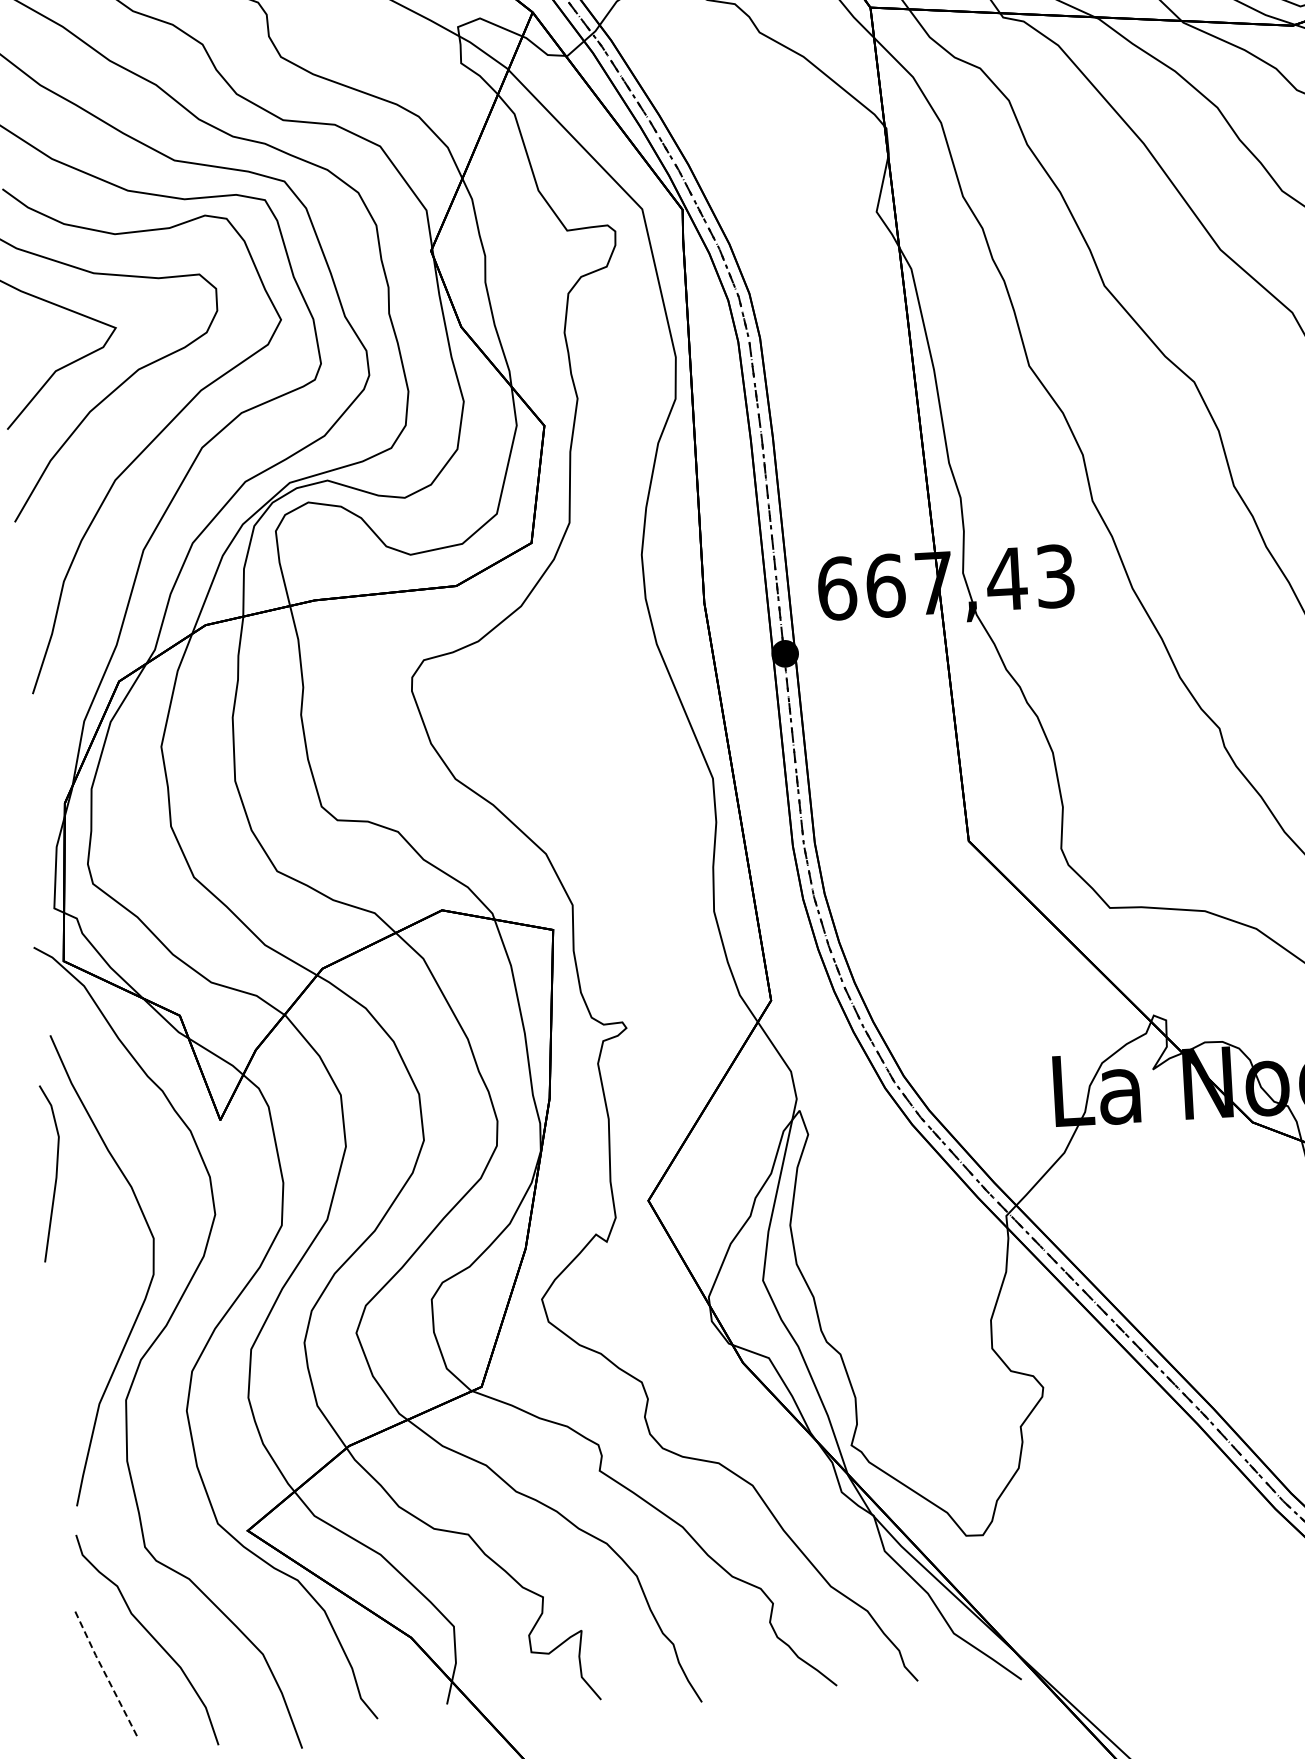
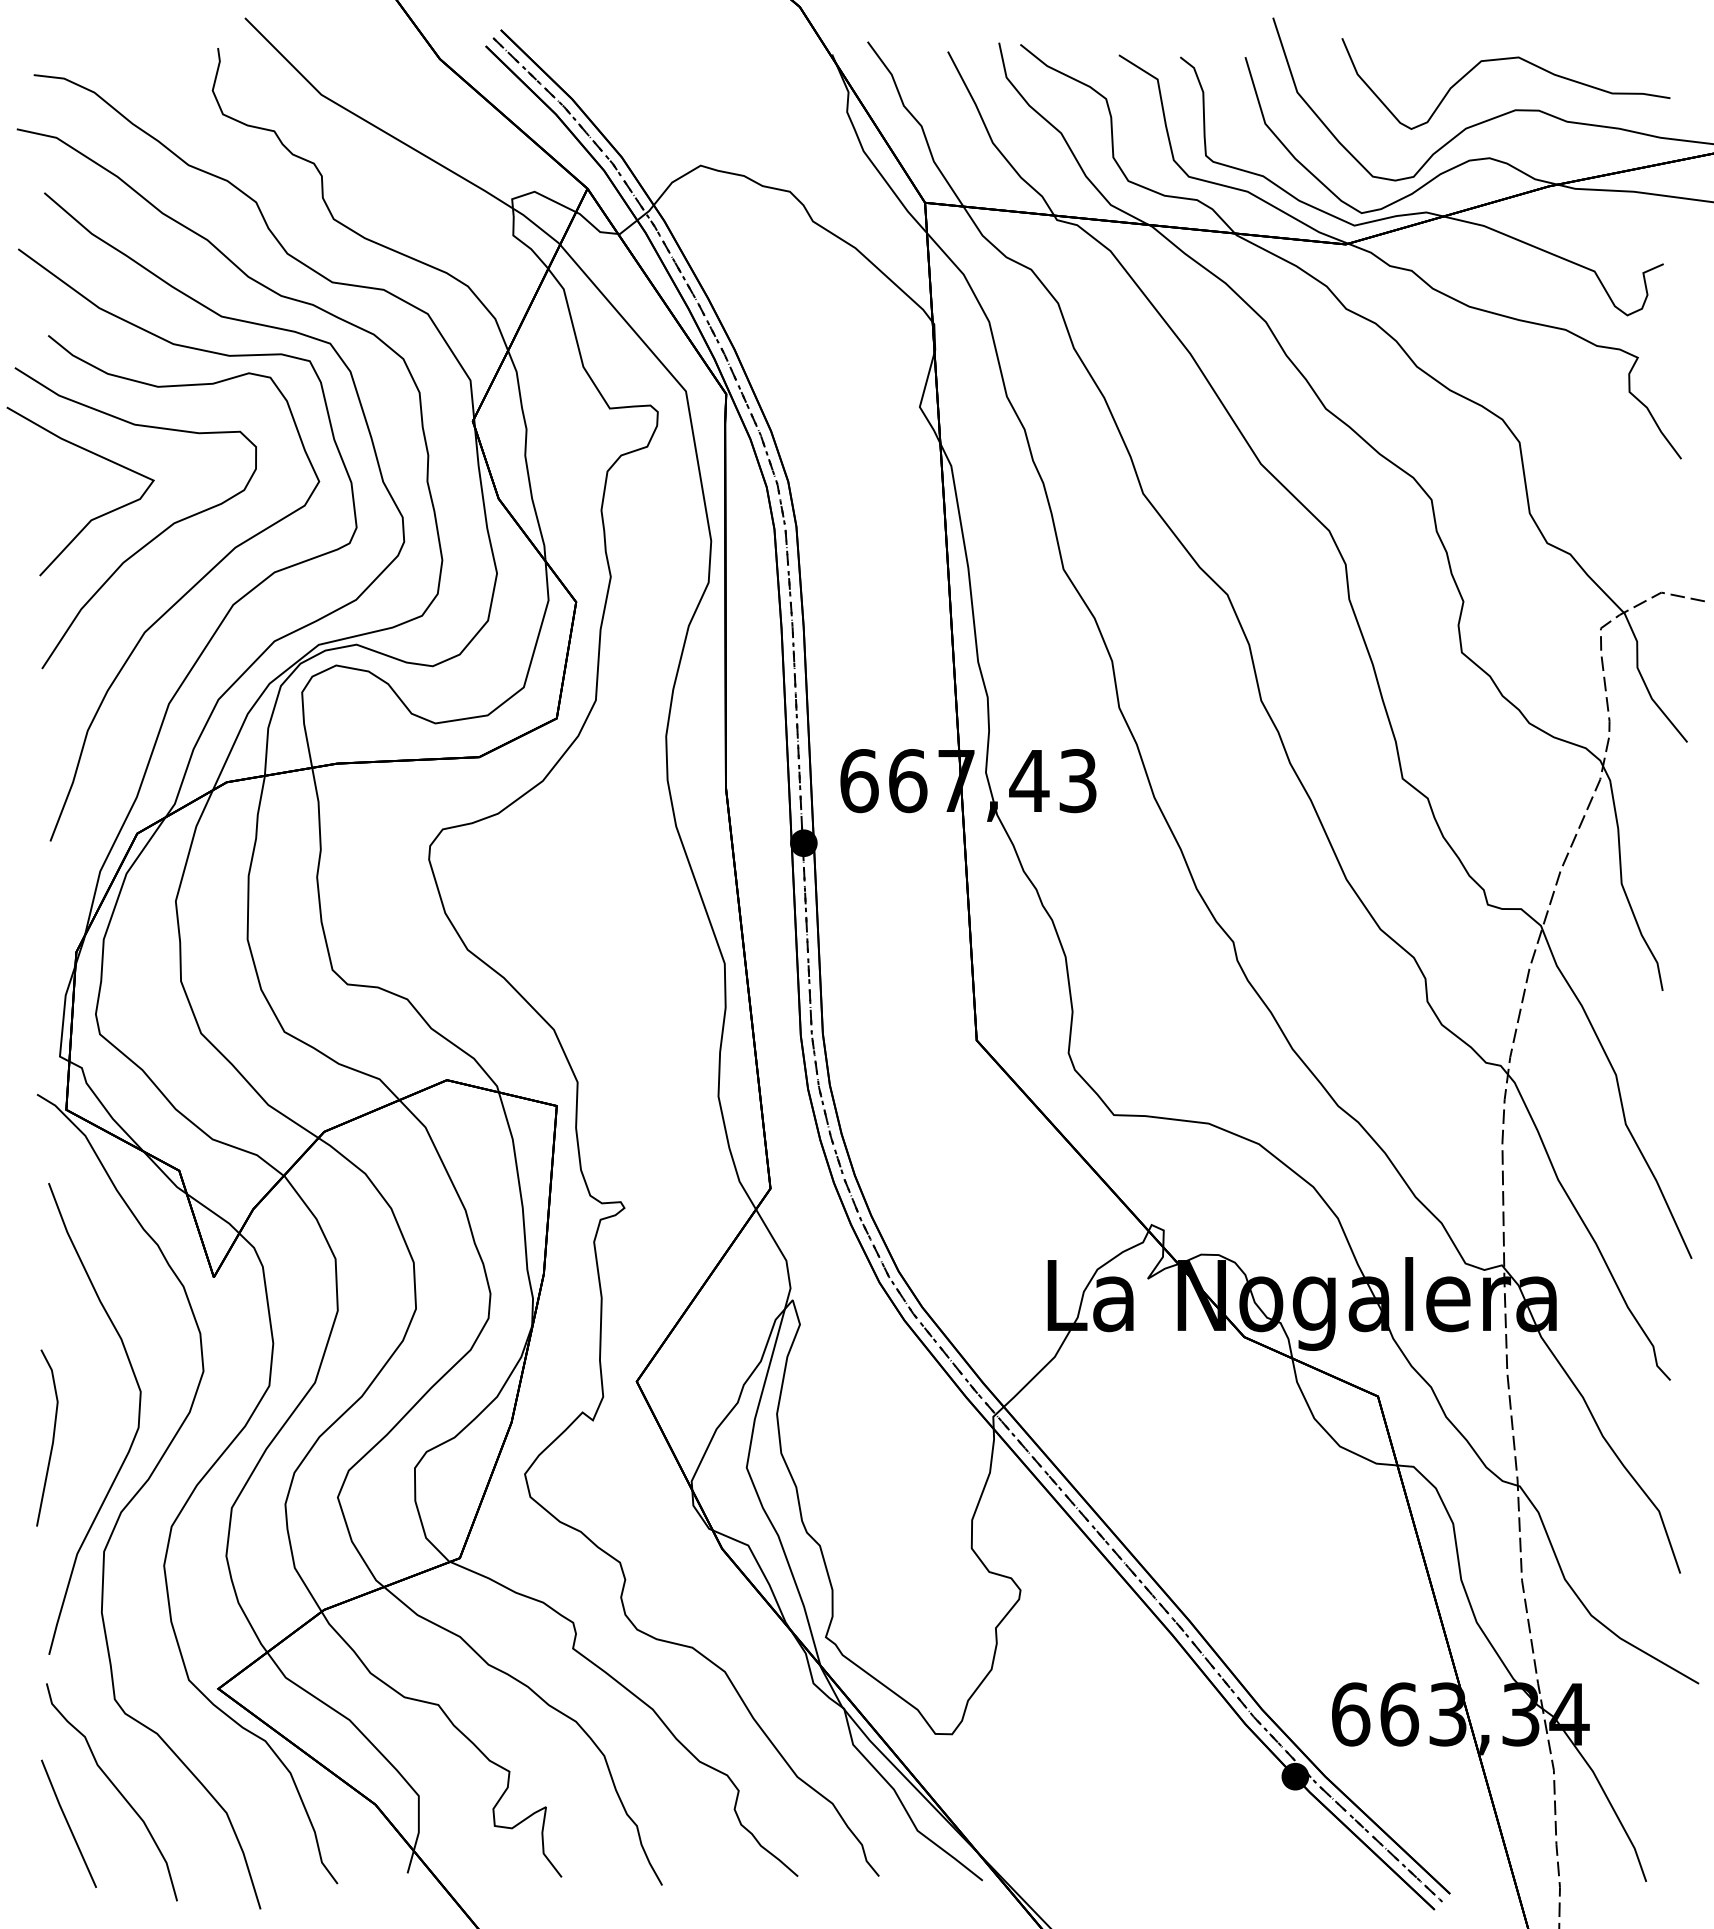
line: (55, 1172) -> (52, 1437), moved
line: (105, 1674) -> (68, 1824), dashed -> solid

